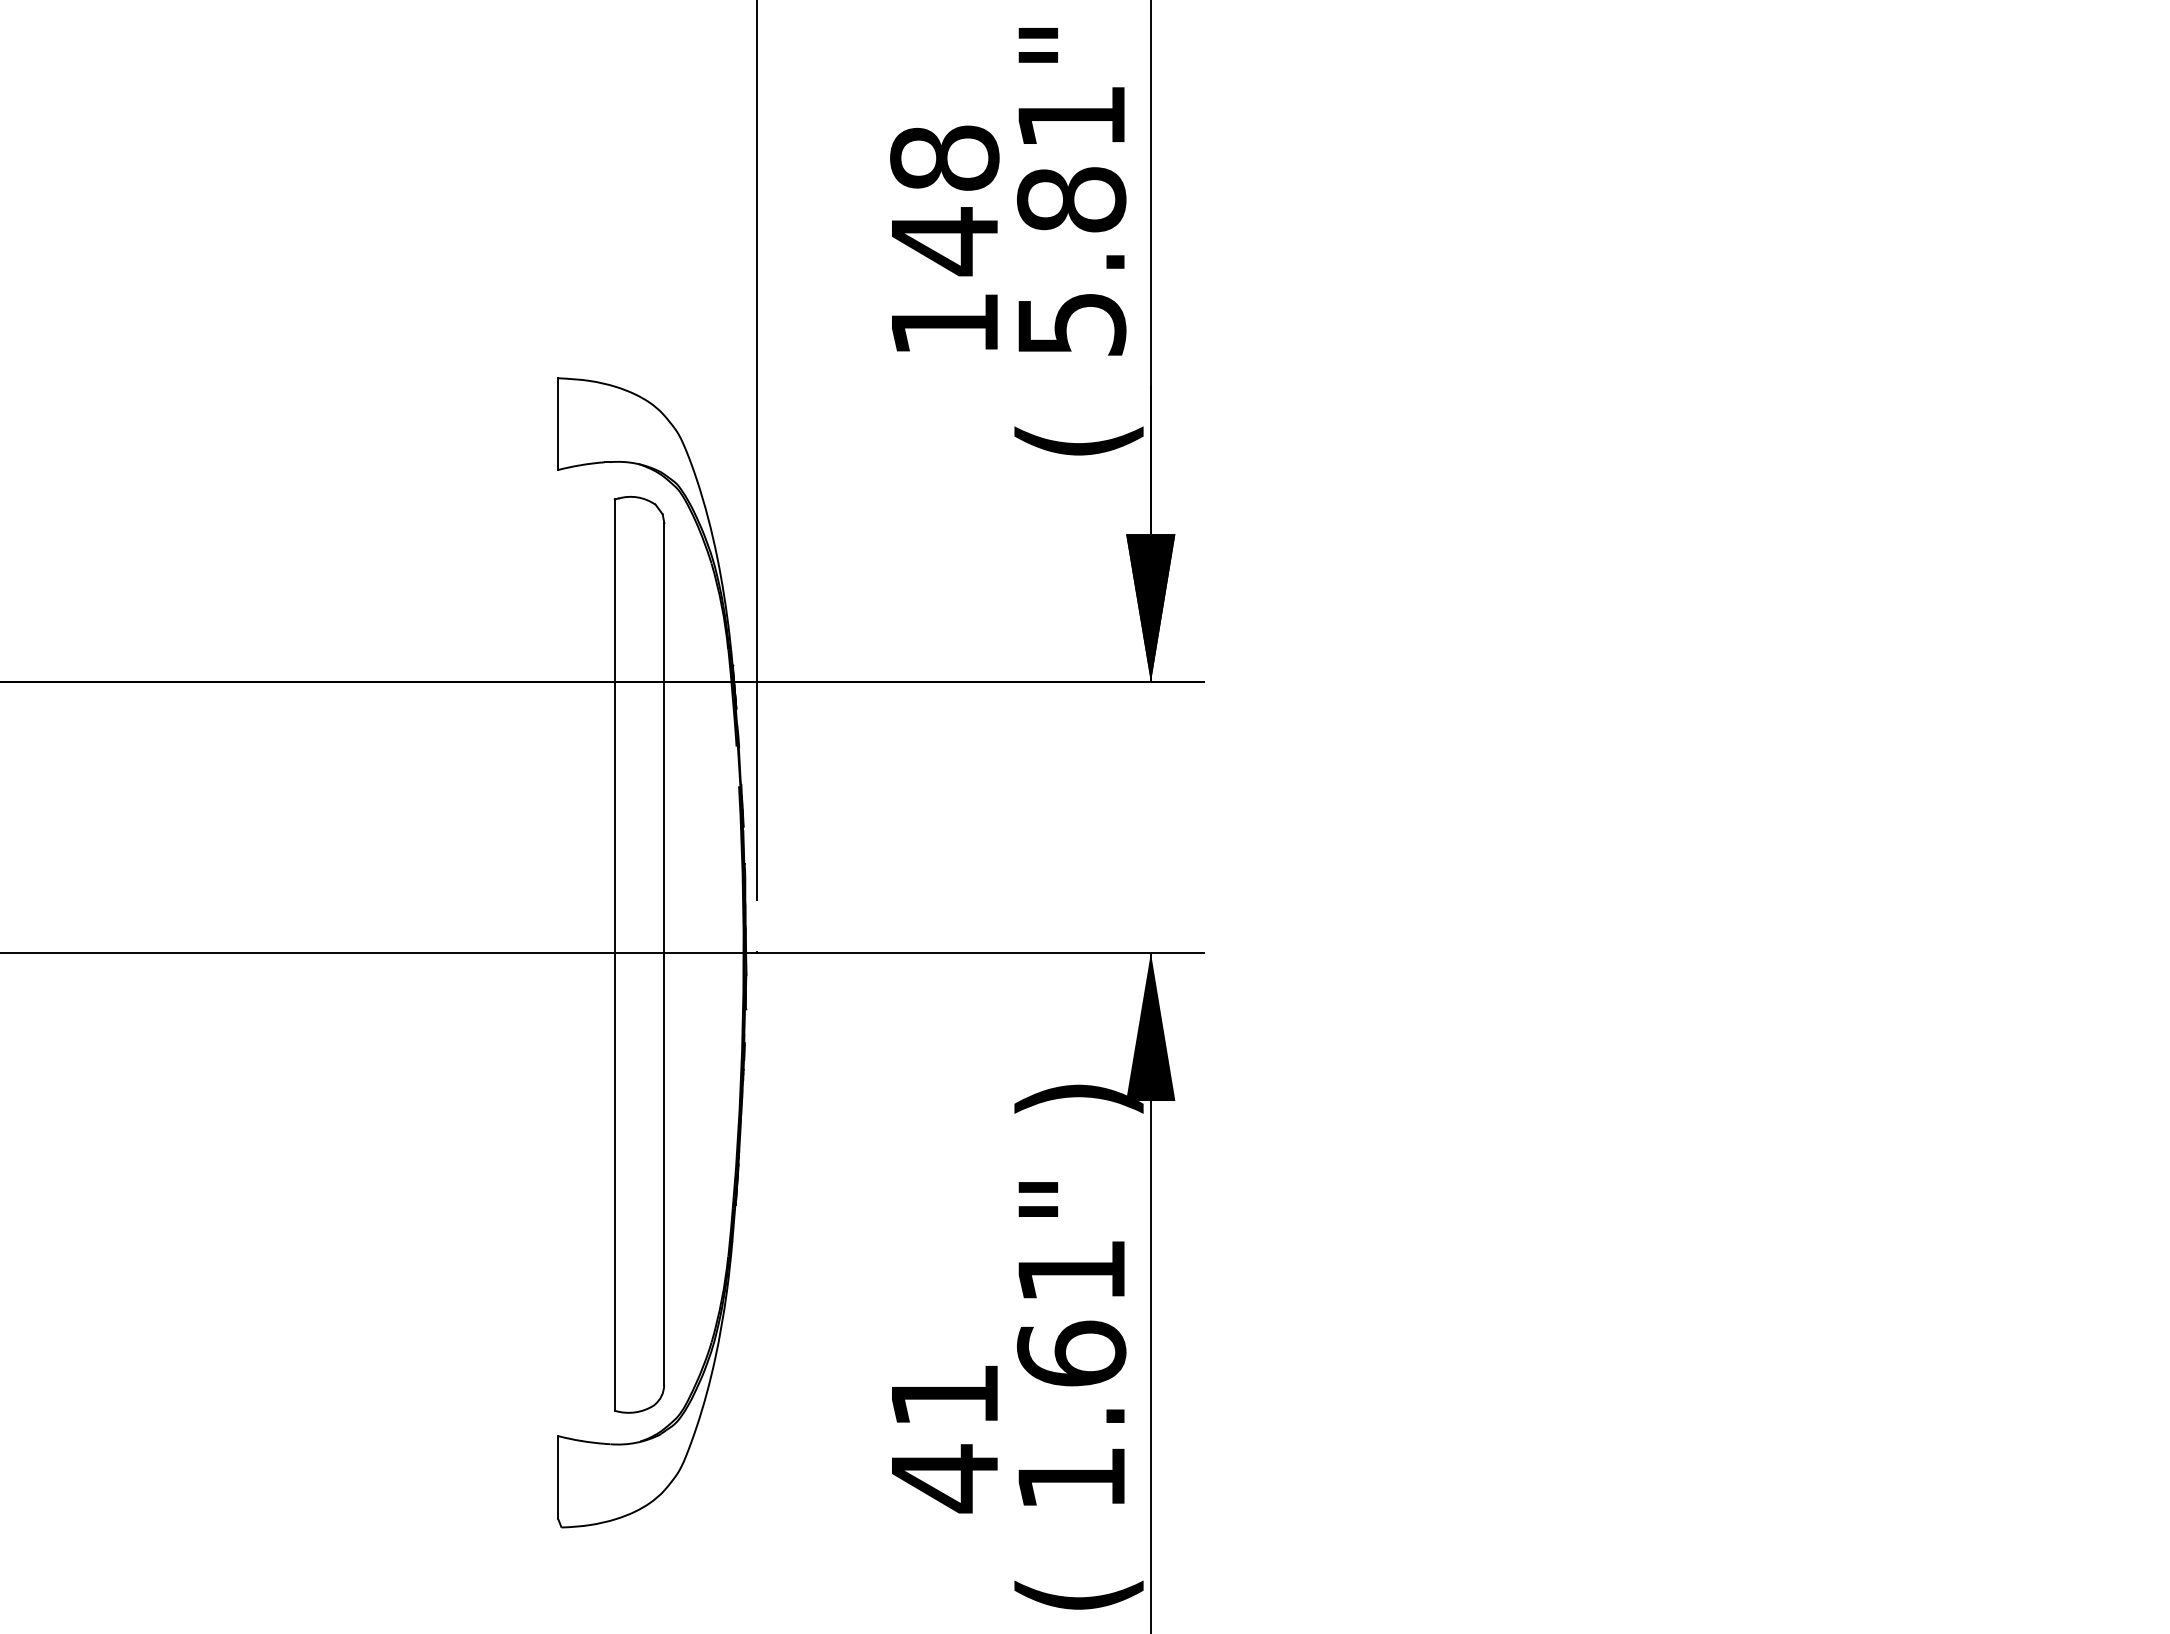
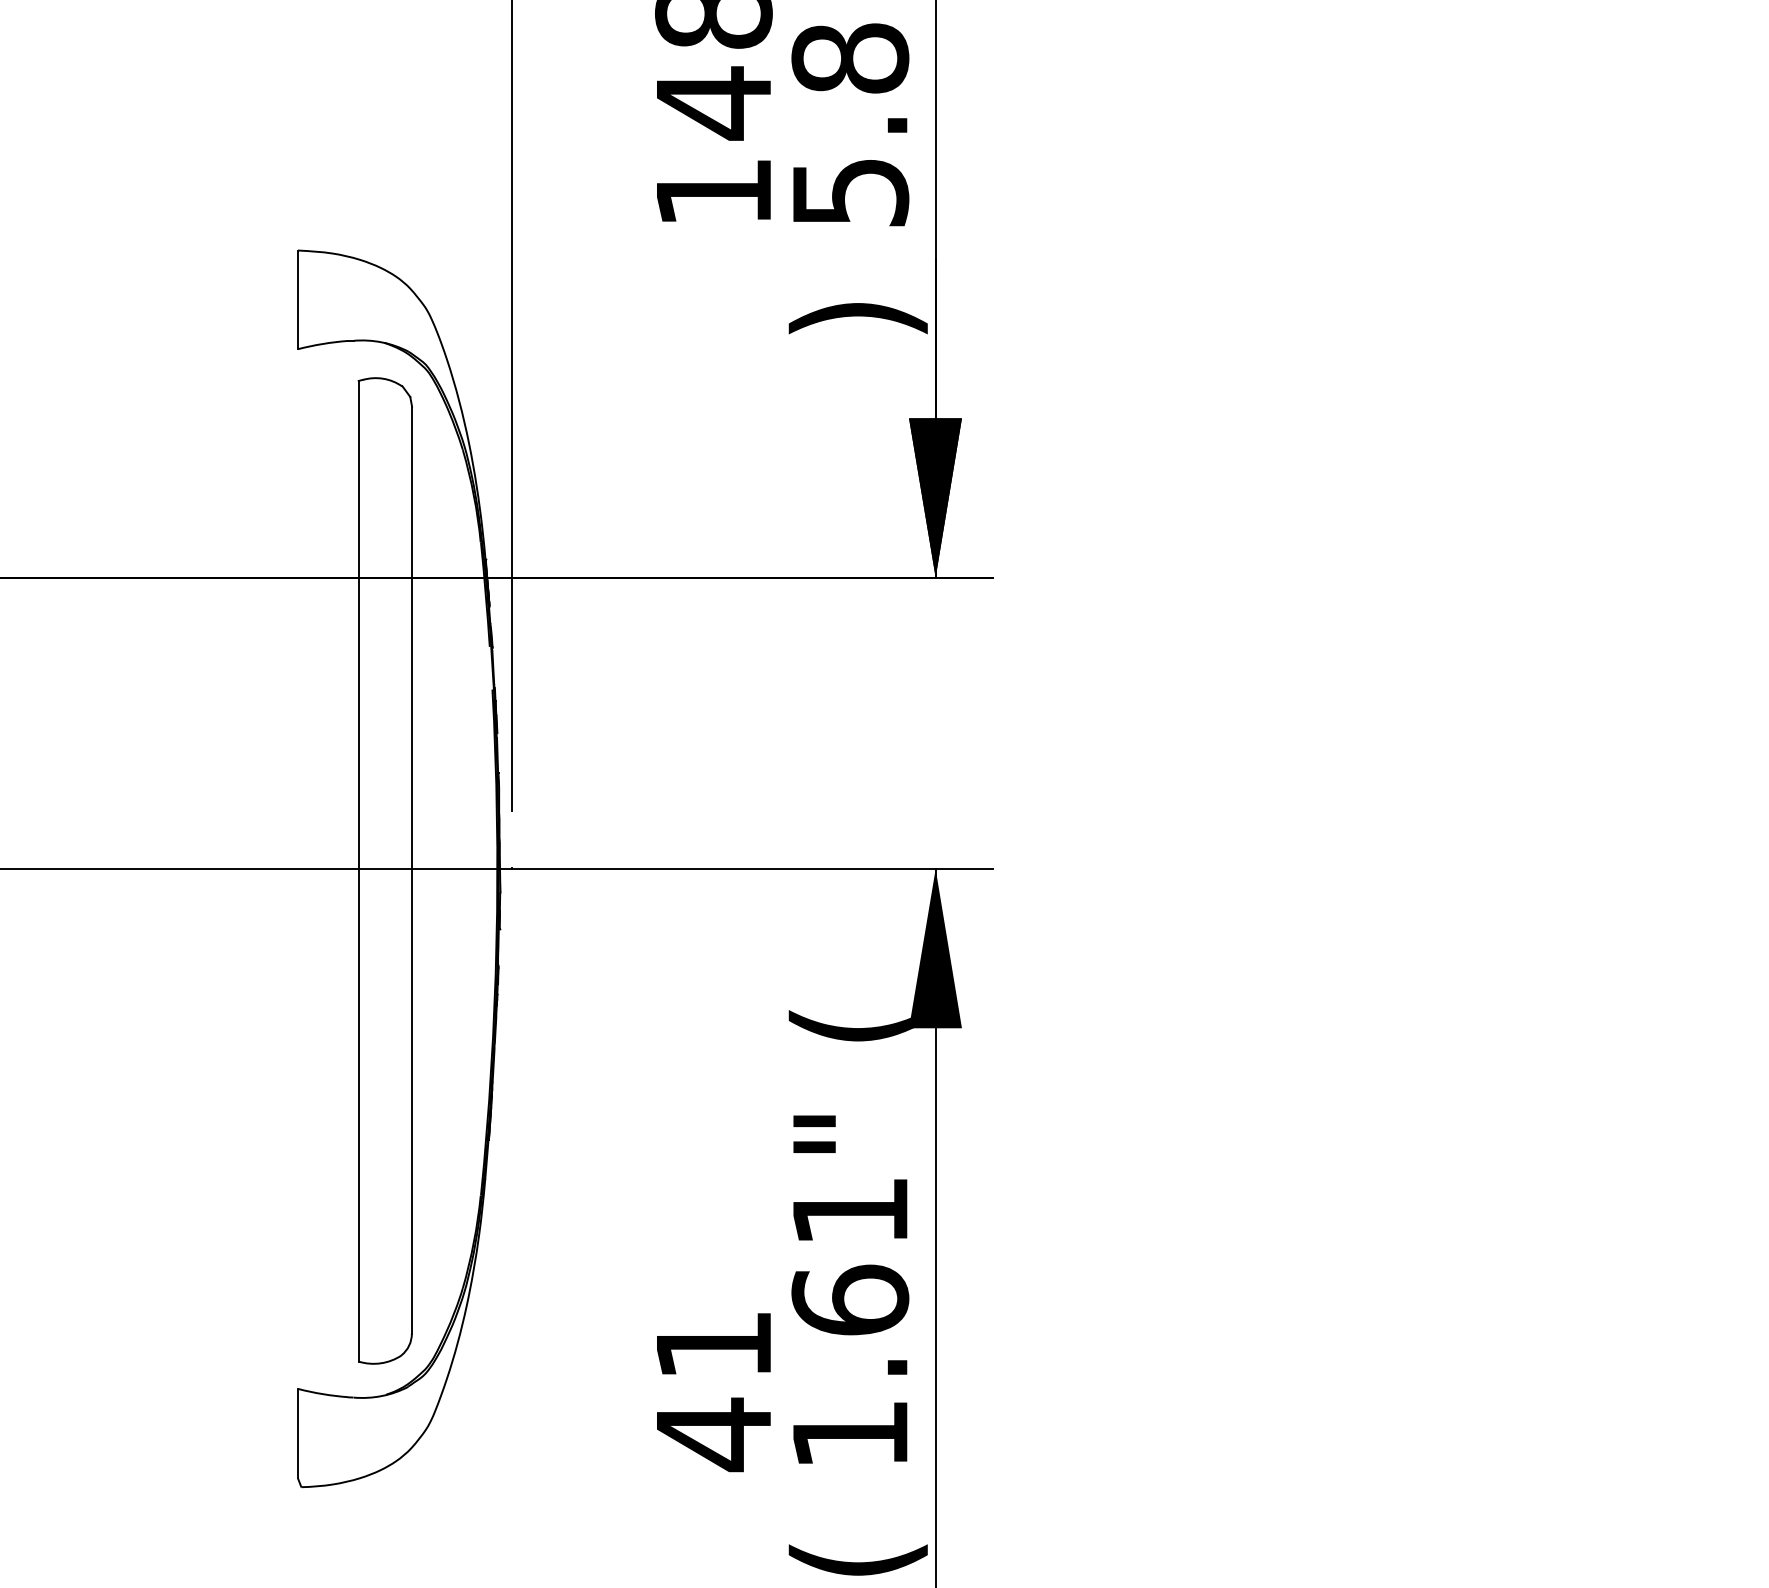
text: (1078, 441) -> (857, 318), ( -> )
text: (1078, 1098) -> (857, 1025), ) -> (

